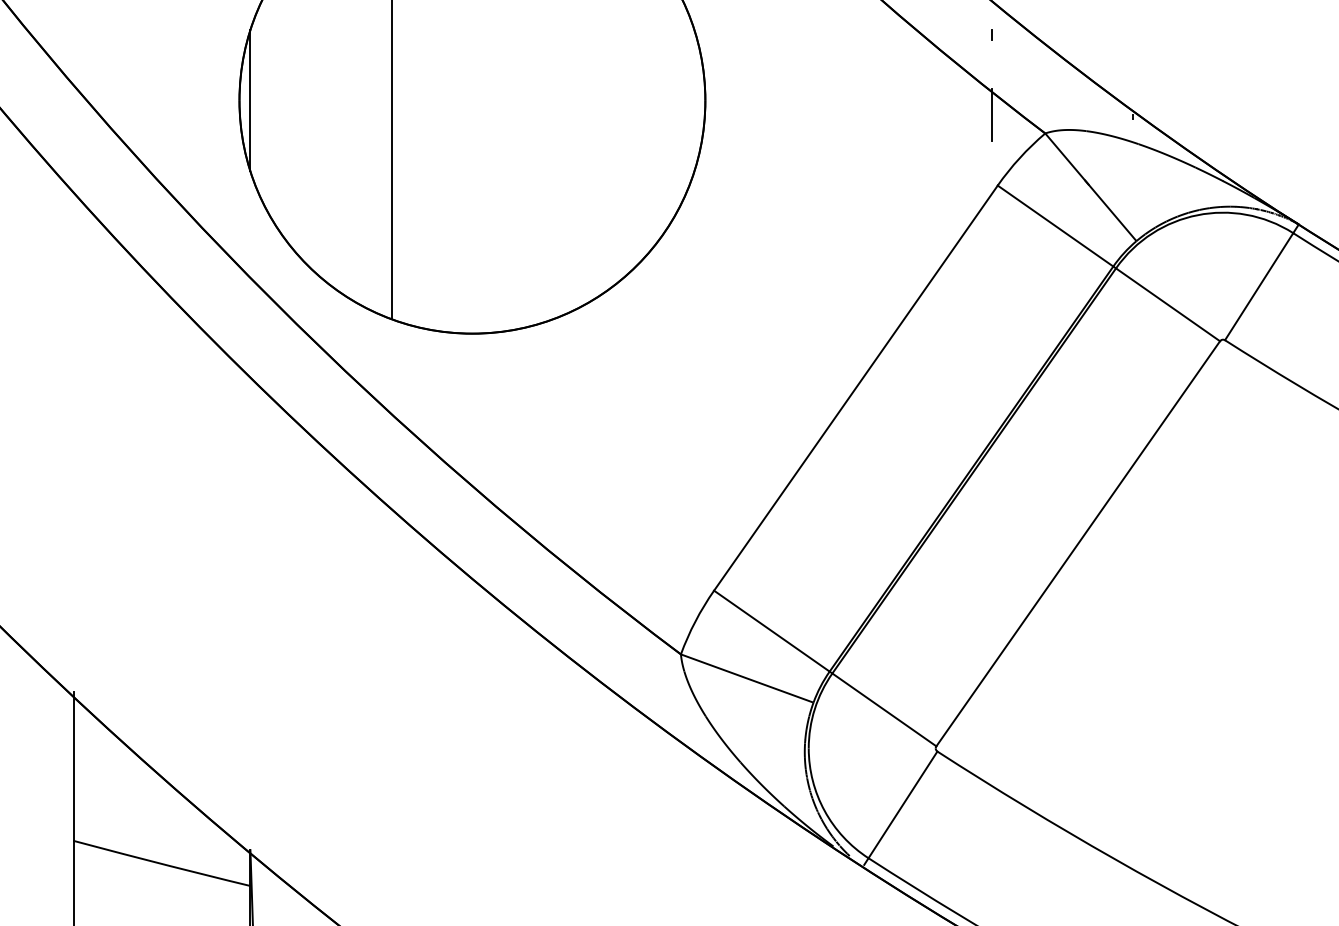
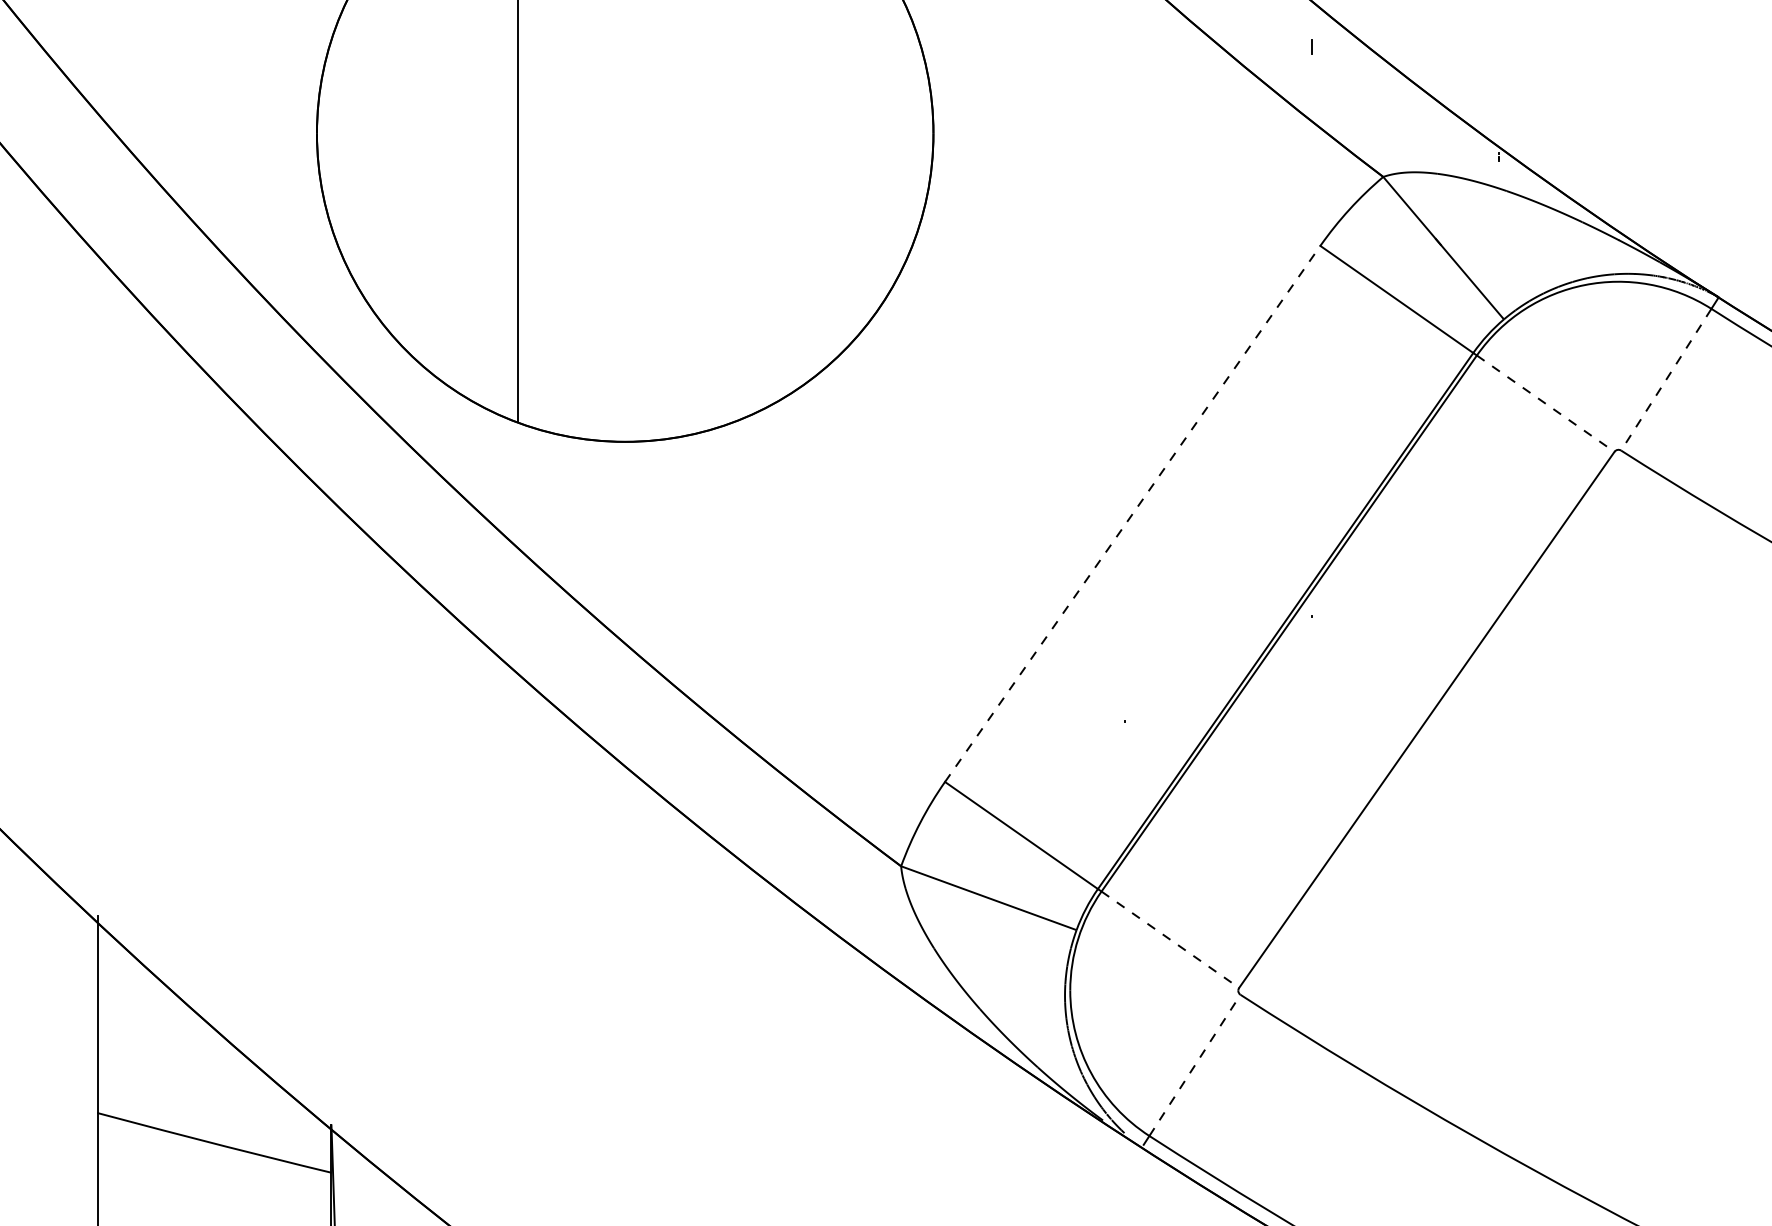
line: (250, 100) -> (331, 133), removed
line: (991, 115) -> (1312, 152), removed
line: (1259, 286) -> (1666, 379), solid -> dashed
line: (1168, 304) -> (1546, 403), solid -> dashed
line: (856, 387) -> (1133, 513), solid -> dashed
line: (884, 710) -> (1170, 940), solid -> dashed
line: (903, 804) -> (1195, 1064), solid -> dashed

